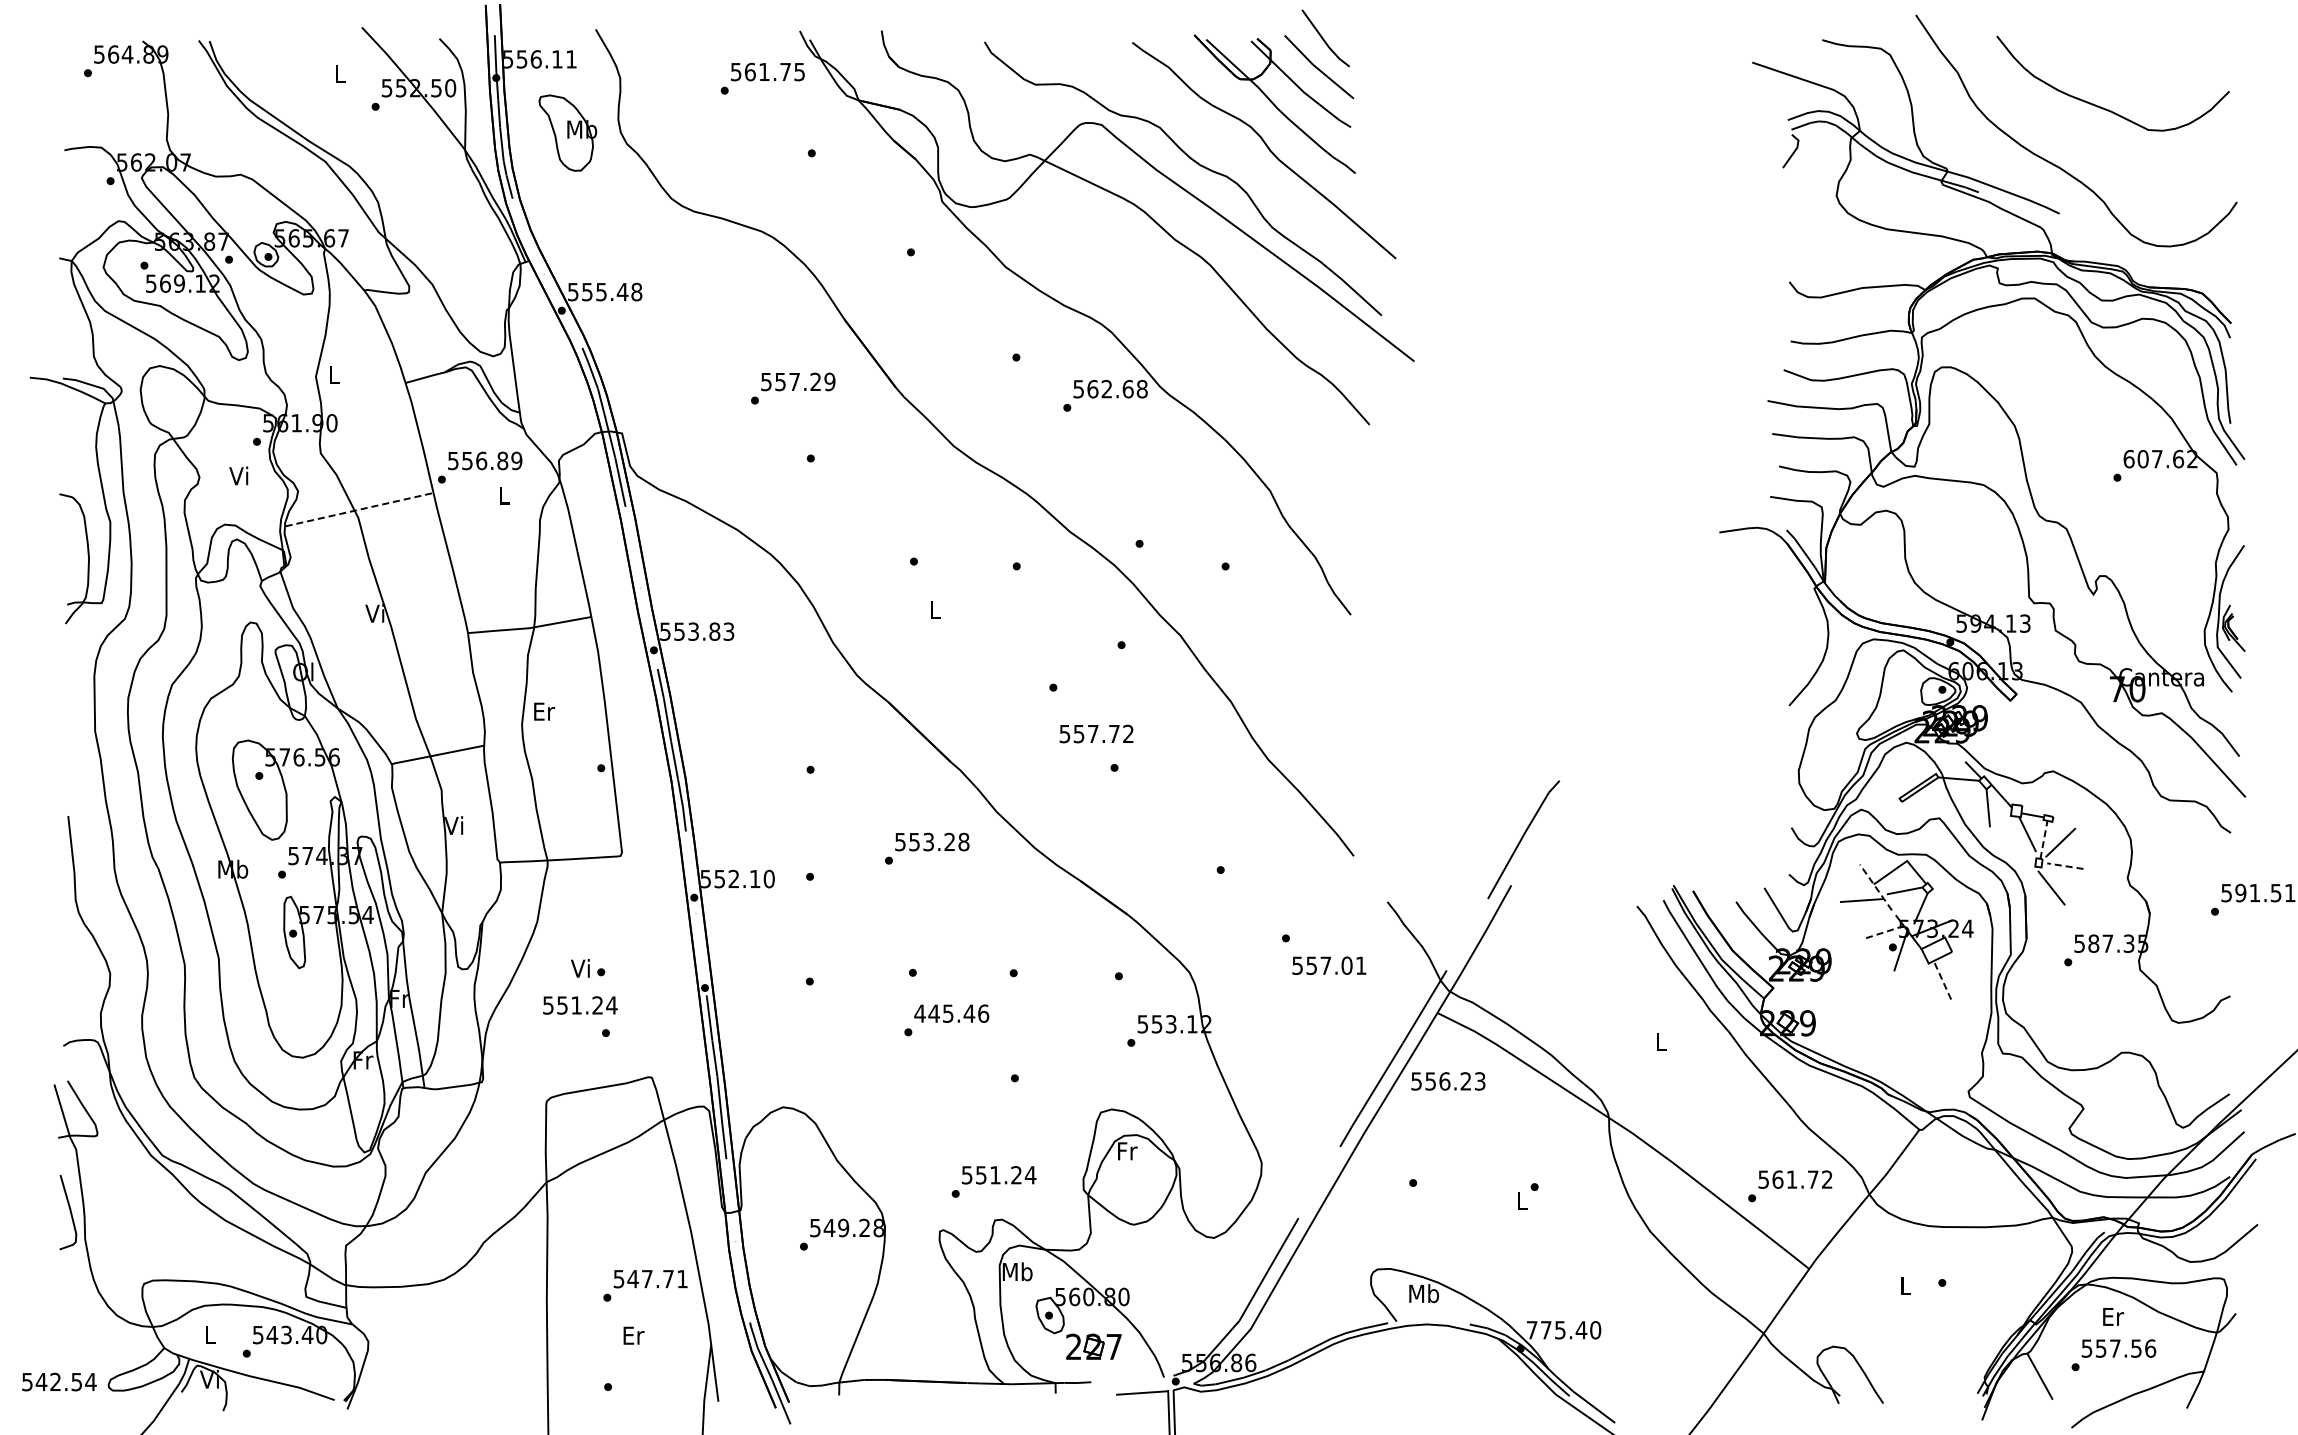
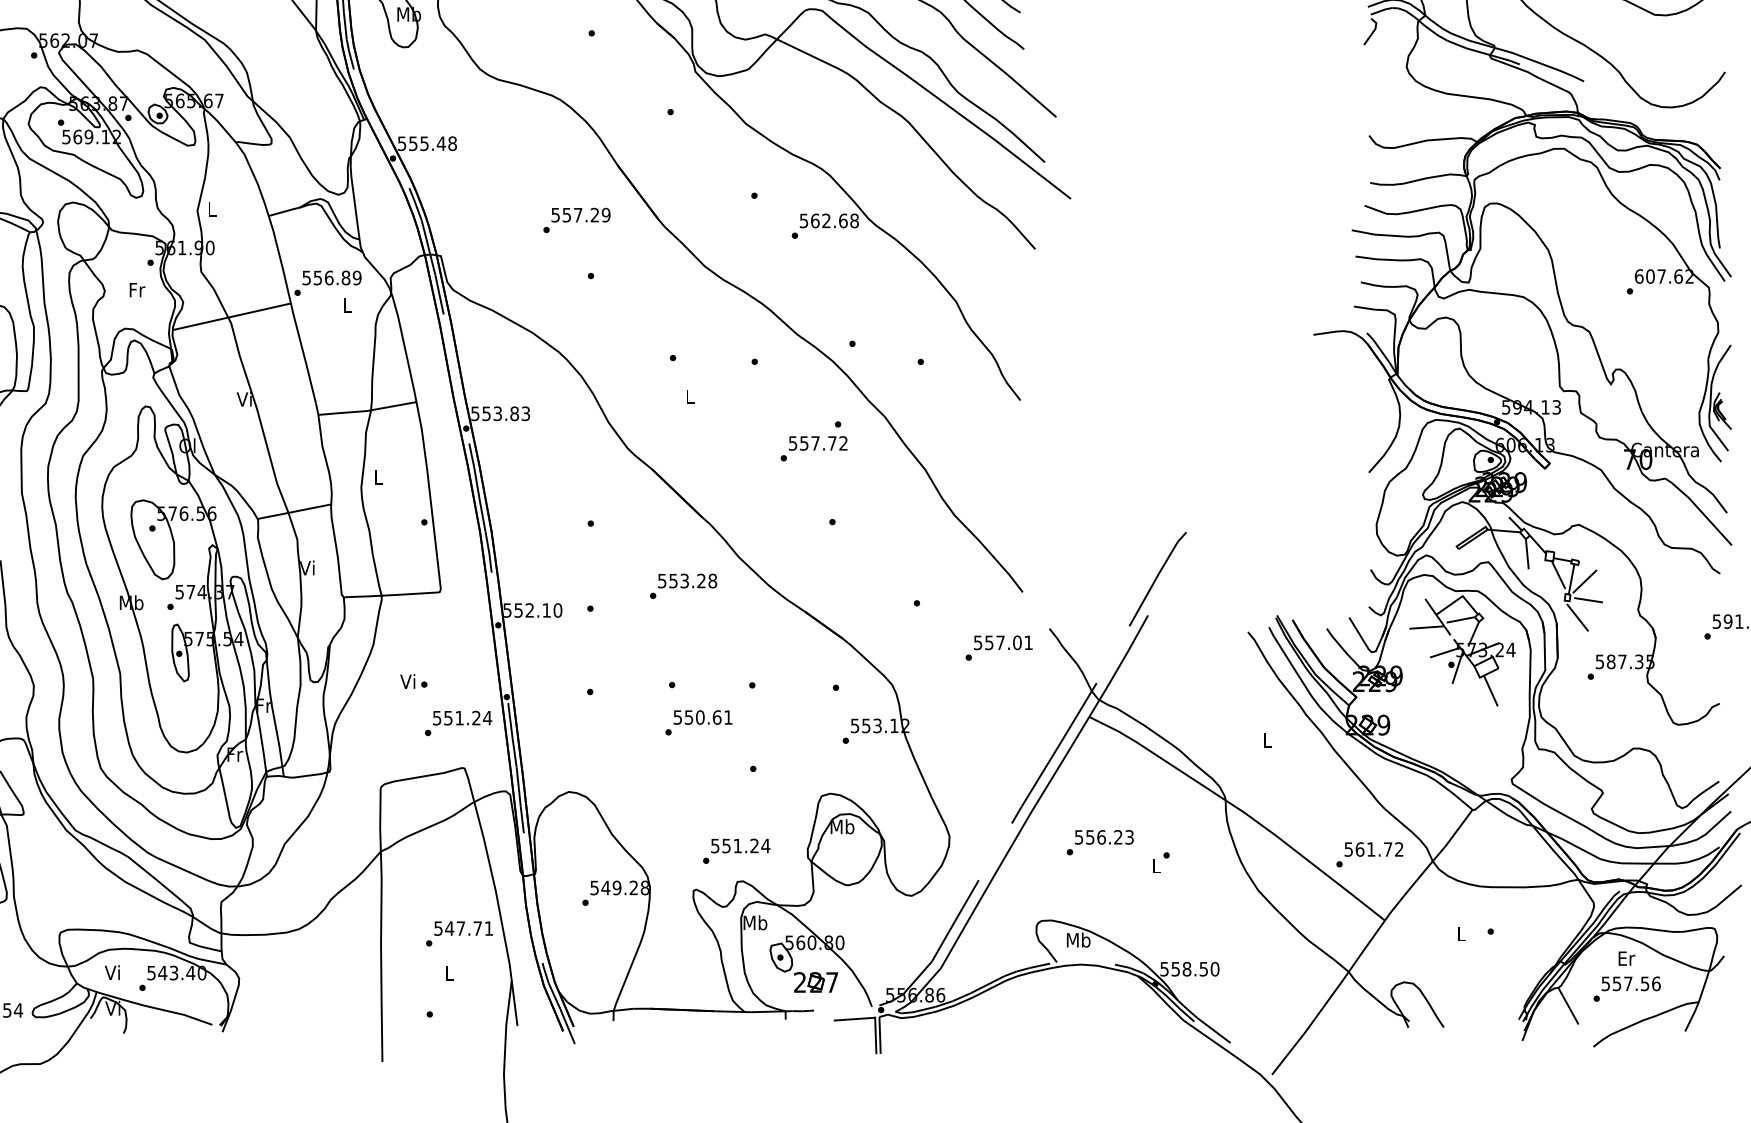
text: (239, 475) -> (136, 289), Vi -> Fr
line: (360, 509) -> (232, 316), dashed -> solid
text: (544, 711) -> (379, 477), Er -> L
text: (1096, 733) -> (818, 443), moved
line: (2044, 839) -> (1572, 579), dashed -> solid
line: (2064, 866) -> (1587, 600), dashed -> solid
line: (1875, 886) -> (1437, 616), dashed -> solid
line: (1885, 932) -> (1445, 652), dashed -> solid
text: (1329, 965) -> (1003, 642), moved
line: (1942, 979) -> (1490, 690), dashed -> solid
text: (580, 1005) -> (462, 718), moved
text: (951, 1013) -> (702, 717), 445.46 -> 550.61
text: (1448, 1081) -> (1104, 837), moved
text: (1127, 1150) -> (842, 826), Fr -> Mb
text: (1556, 1330) -> (1183, 969), 775.40 -> 558.50
text: (208, 1334) -> (112, 972), L -> Vi
text: (633, 1335) -> (449, 973), Er -> L

